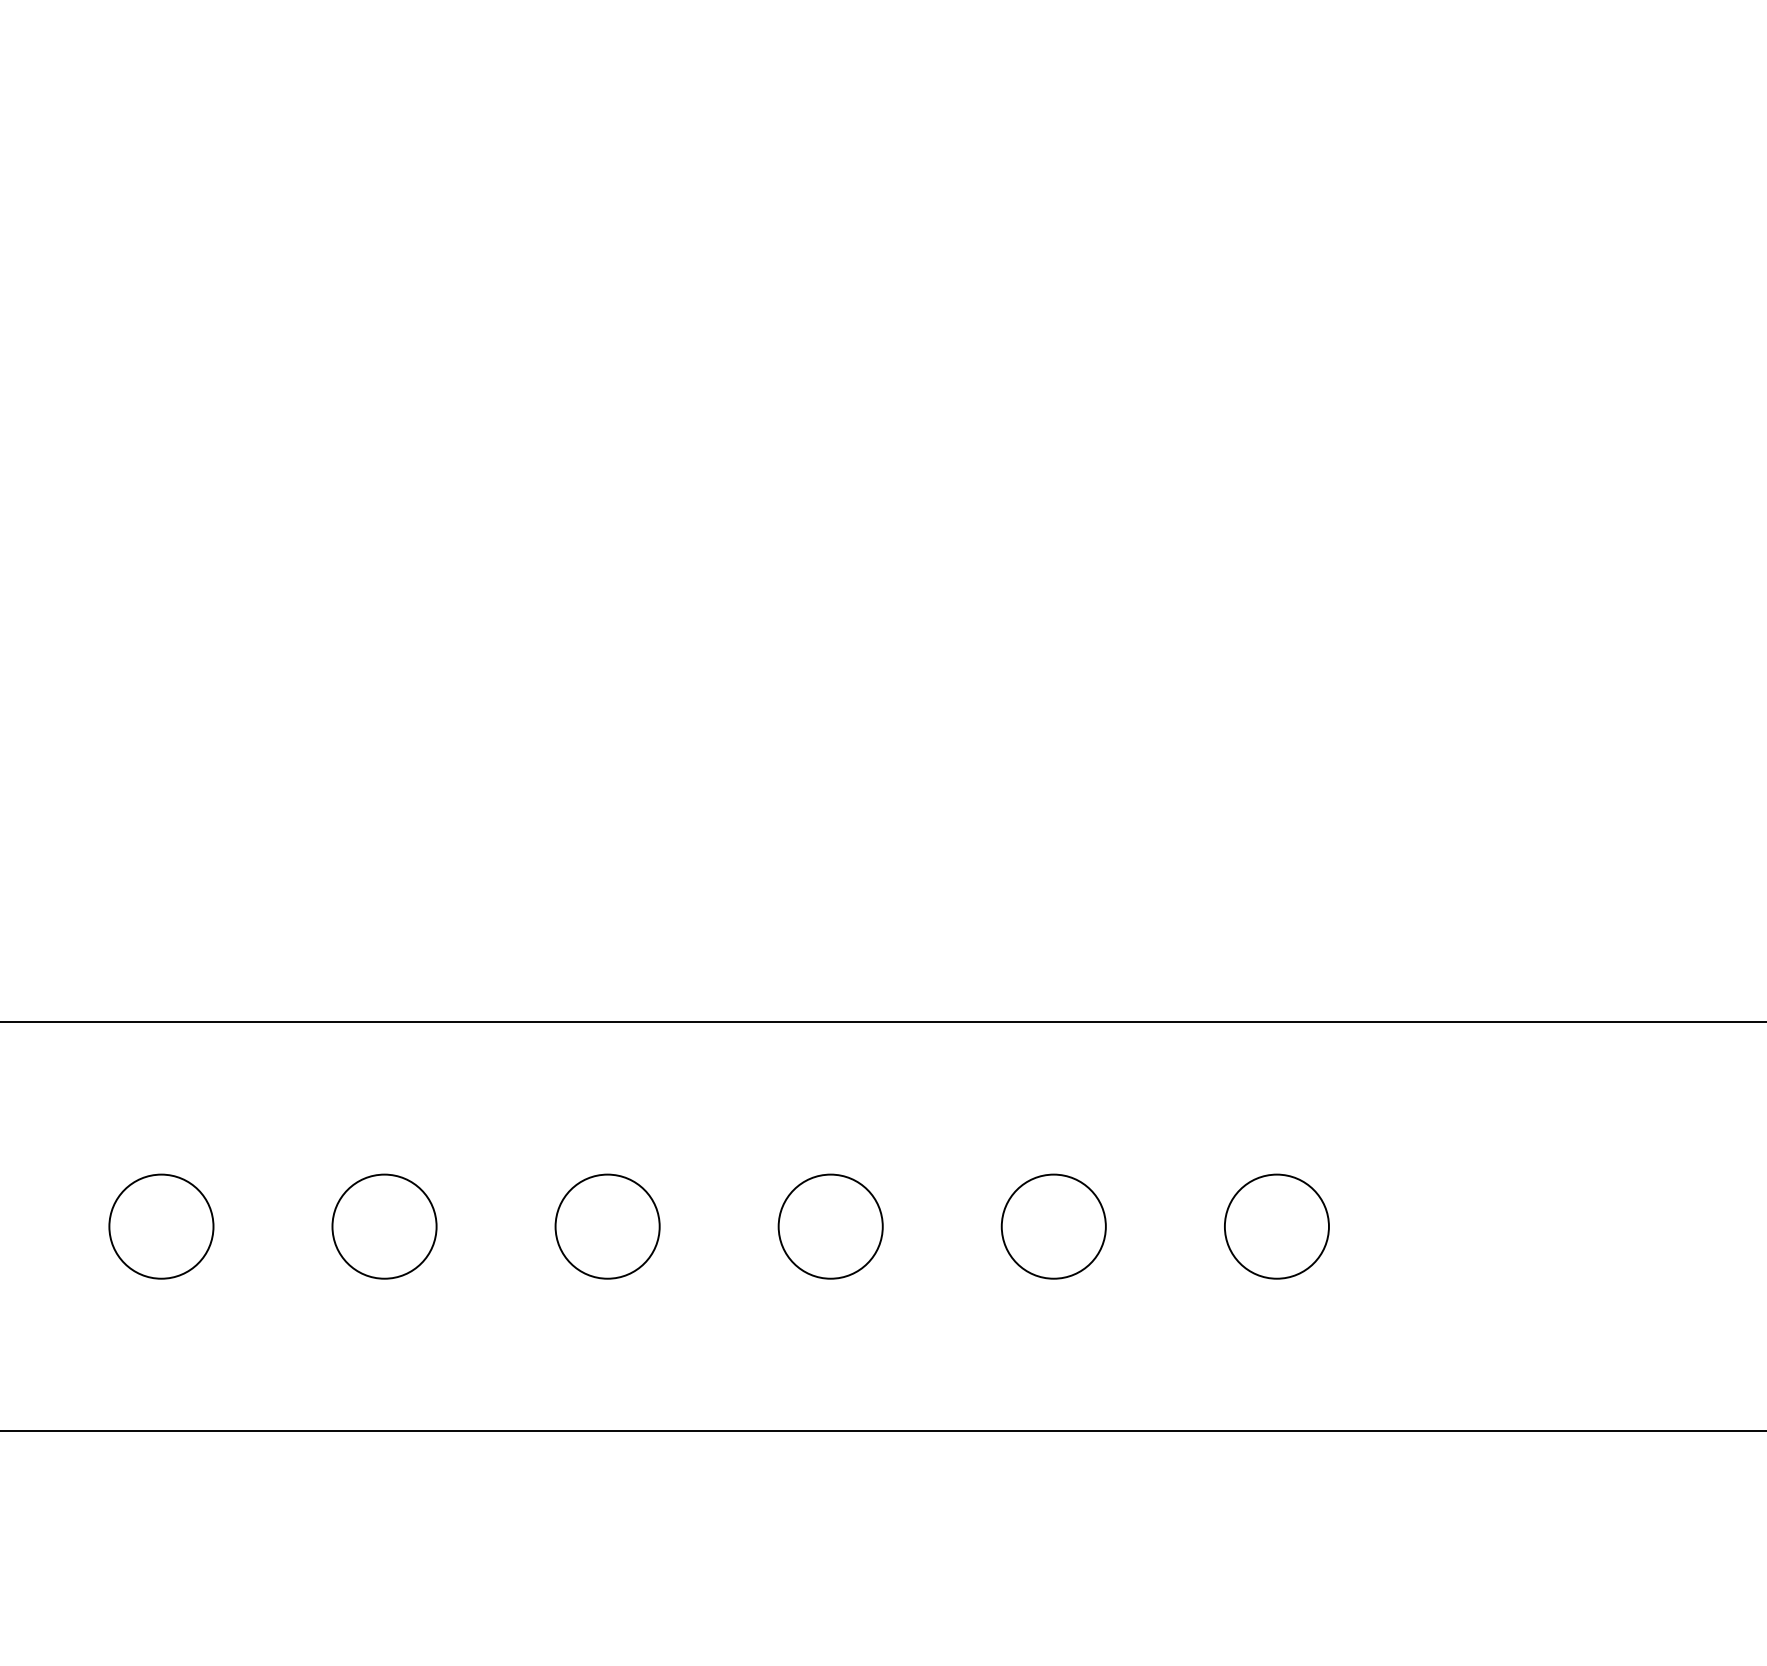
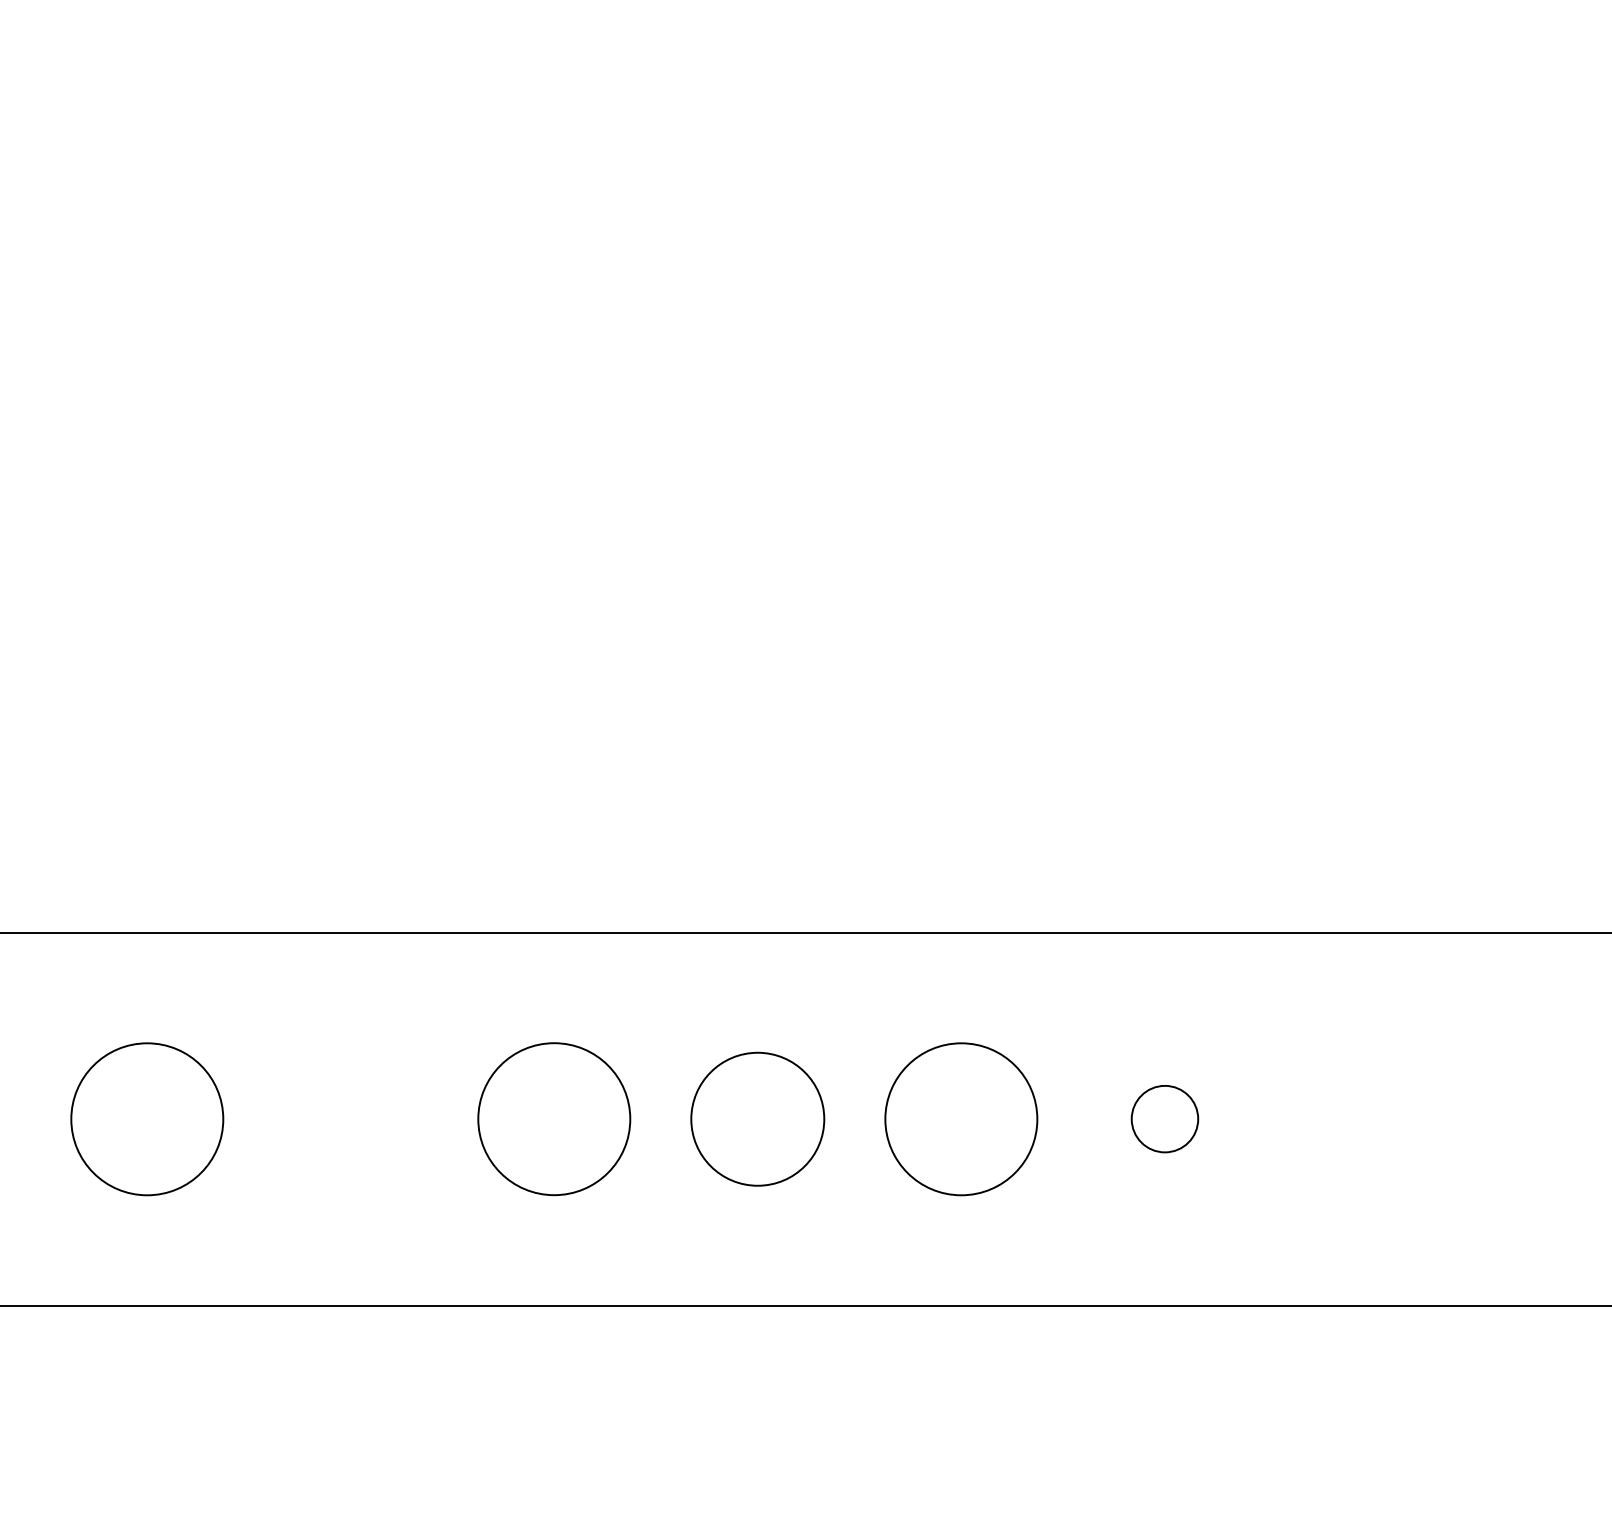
circle: (160, 1225) -> (146, 1118), size x1.6
circle: (384, 1225) -> (350, 1118), removed
circle: (606, 1225) -> (553, 1118), size x1.6
circle: (830, 1225) -> (757, 1118), size x1.4
circle: (1053, 1225) -> (961, 1118), size x1.6
circle: (1276, 1225) -> (1164, 1118), size x0.7

